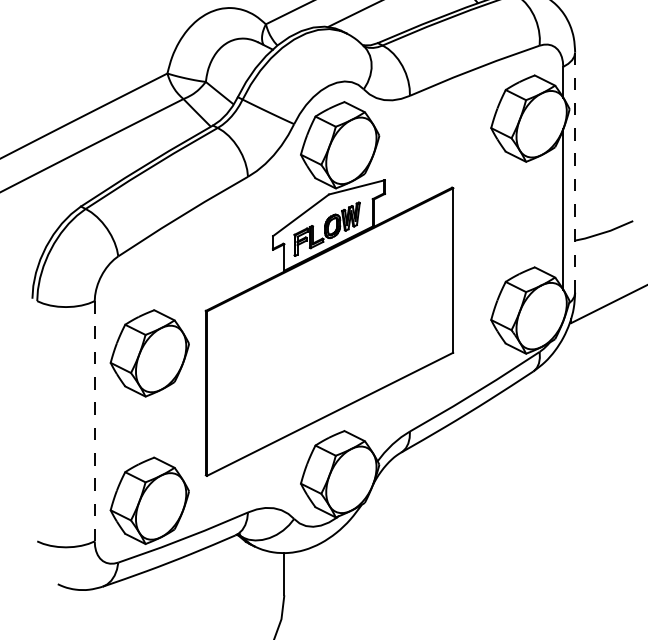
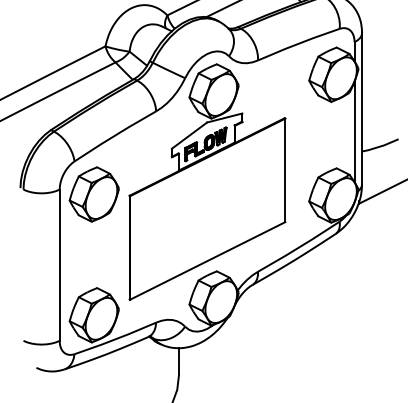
line: (575, 172) -> (362, 108), dashed -> solid
part: (148, 353) -> (93, 194), moved
line: (94, 421) -> (59, 265), dashed -> solid

